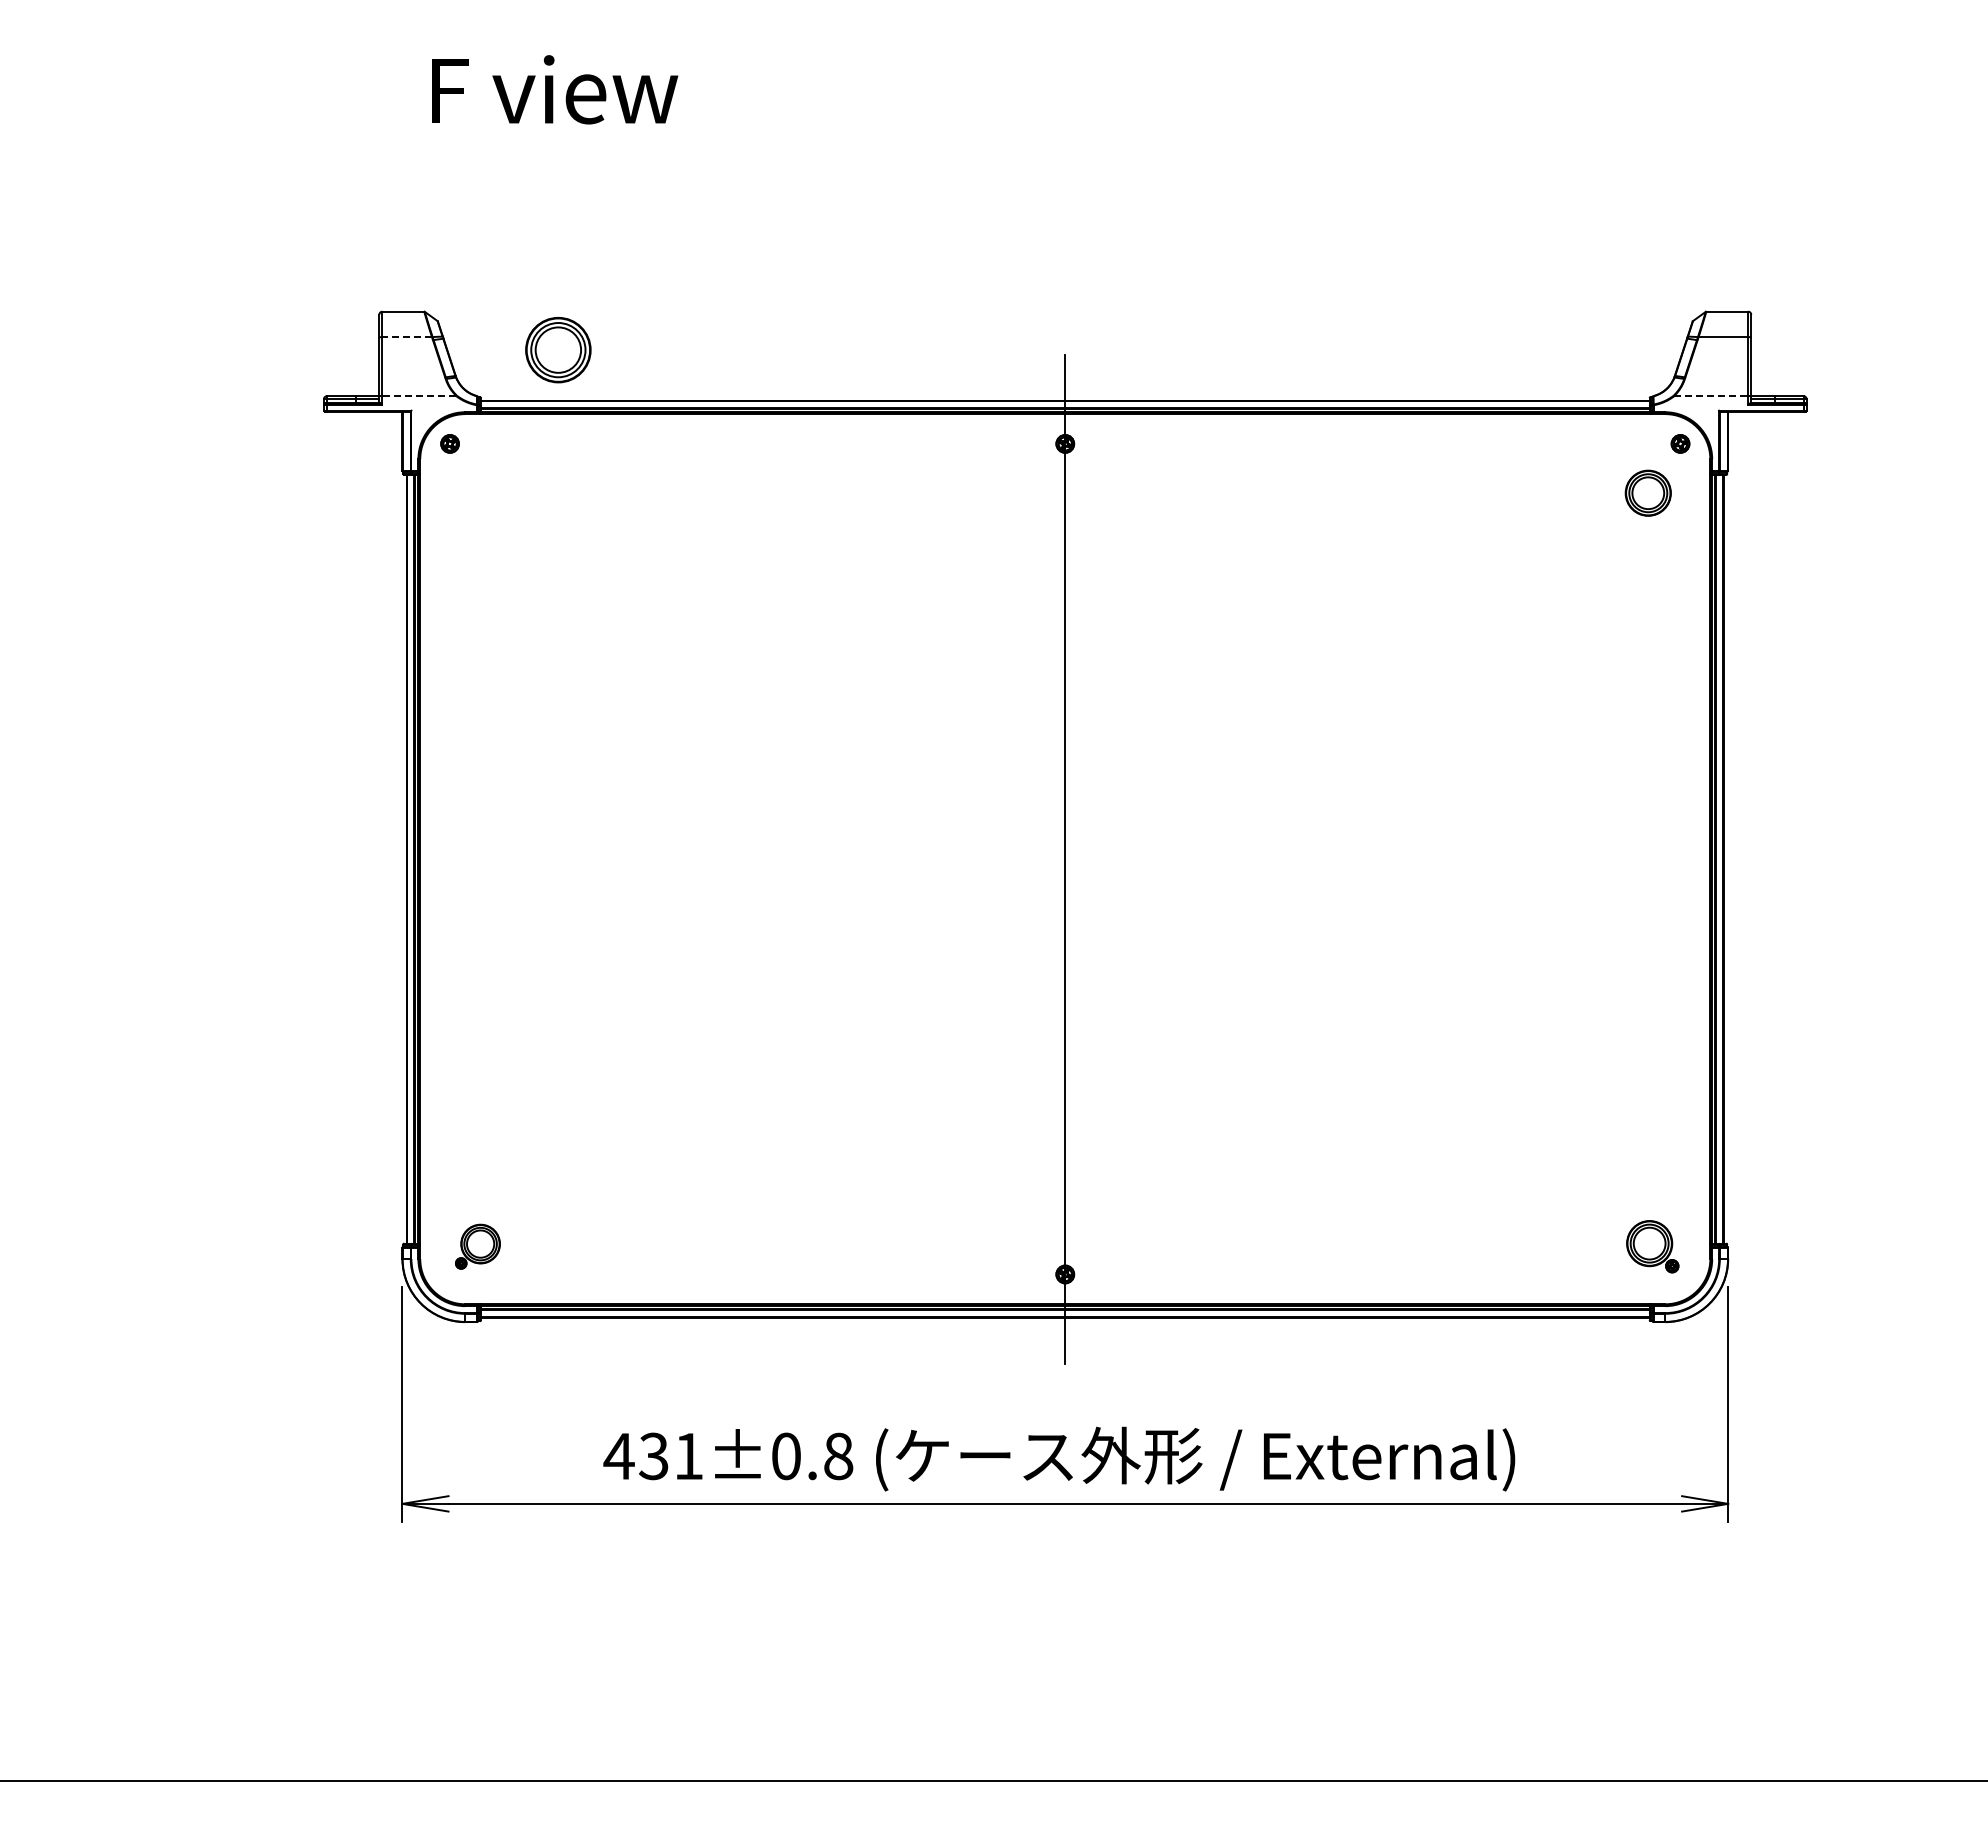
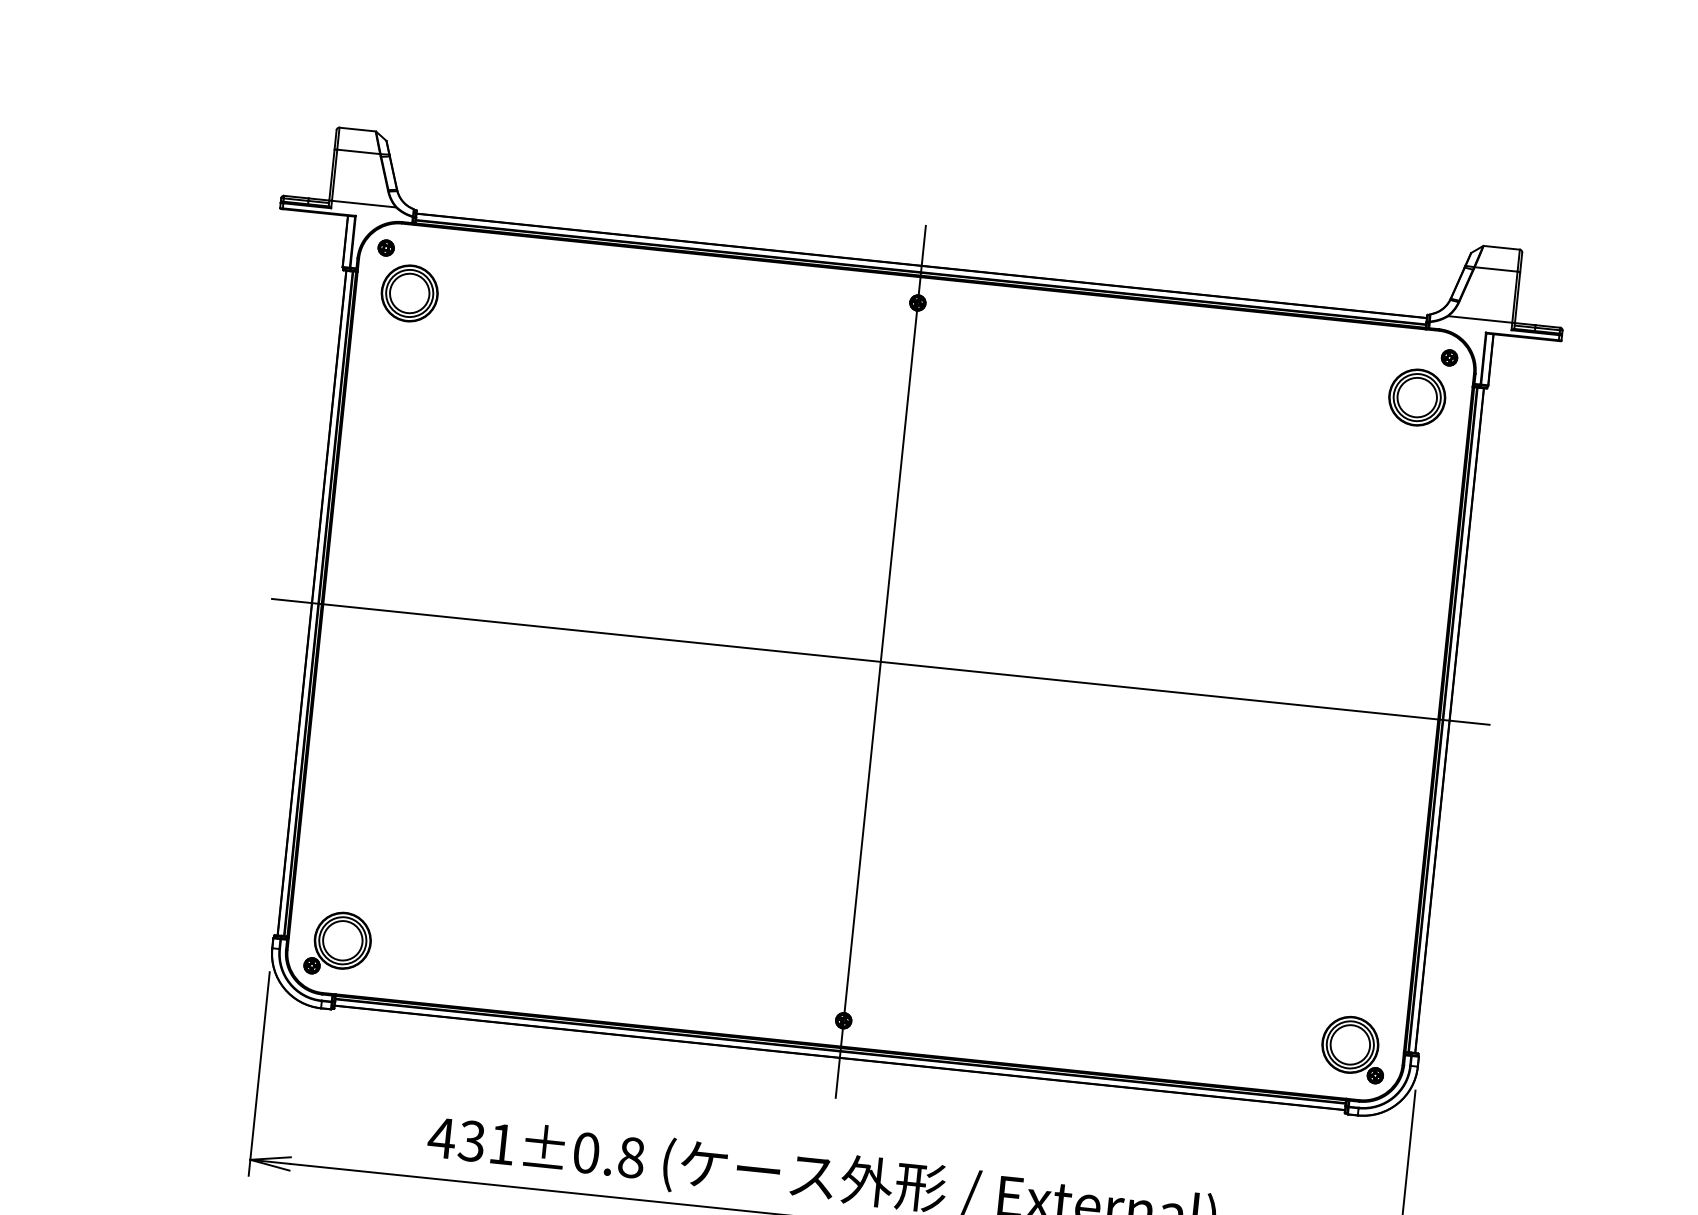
line: (407, 337) -> (358, 152), dashed -> solid
part: (558, 350) -> (409, 293), moved
line: (418, 396) -> (363, 204), dashed -> solid
line: (1711, 396) -> (1480, 319), dashed -> solid
part: (1648, 493) -> (1417, 397), size x1.43
line: (1064, 859) -> (880, 662), added
part: (477, 1246) -> (338, 944), size x1.67
part: (1652, 1246) -> (1353, 1049), size x1.43

